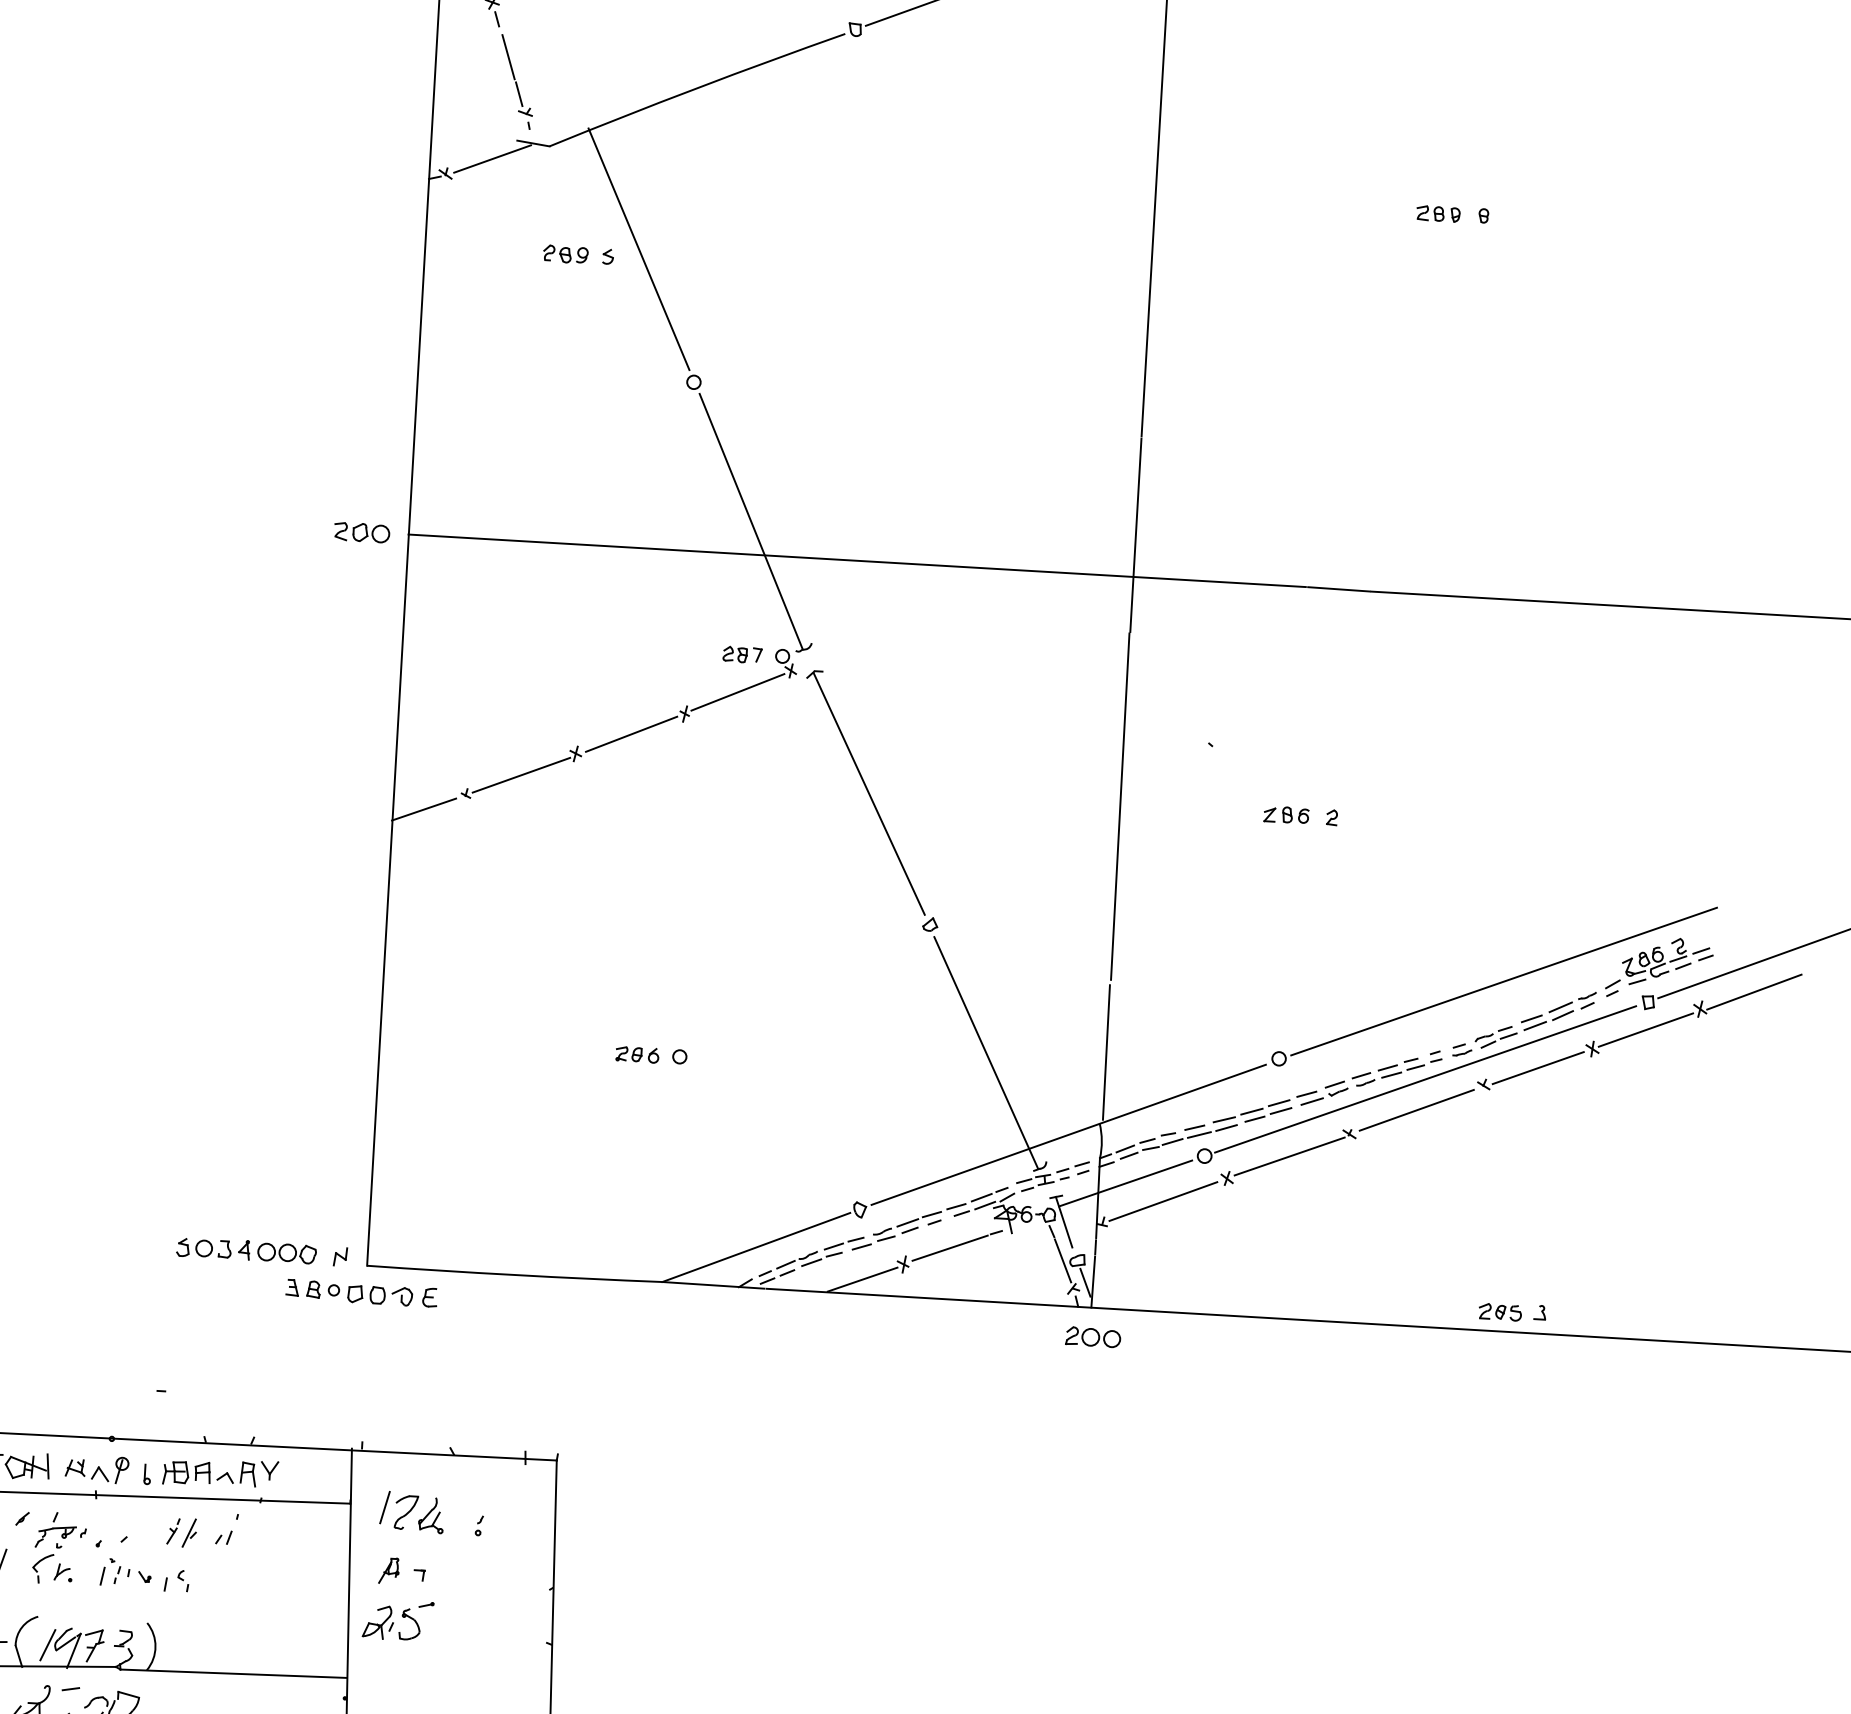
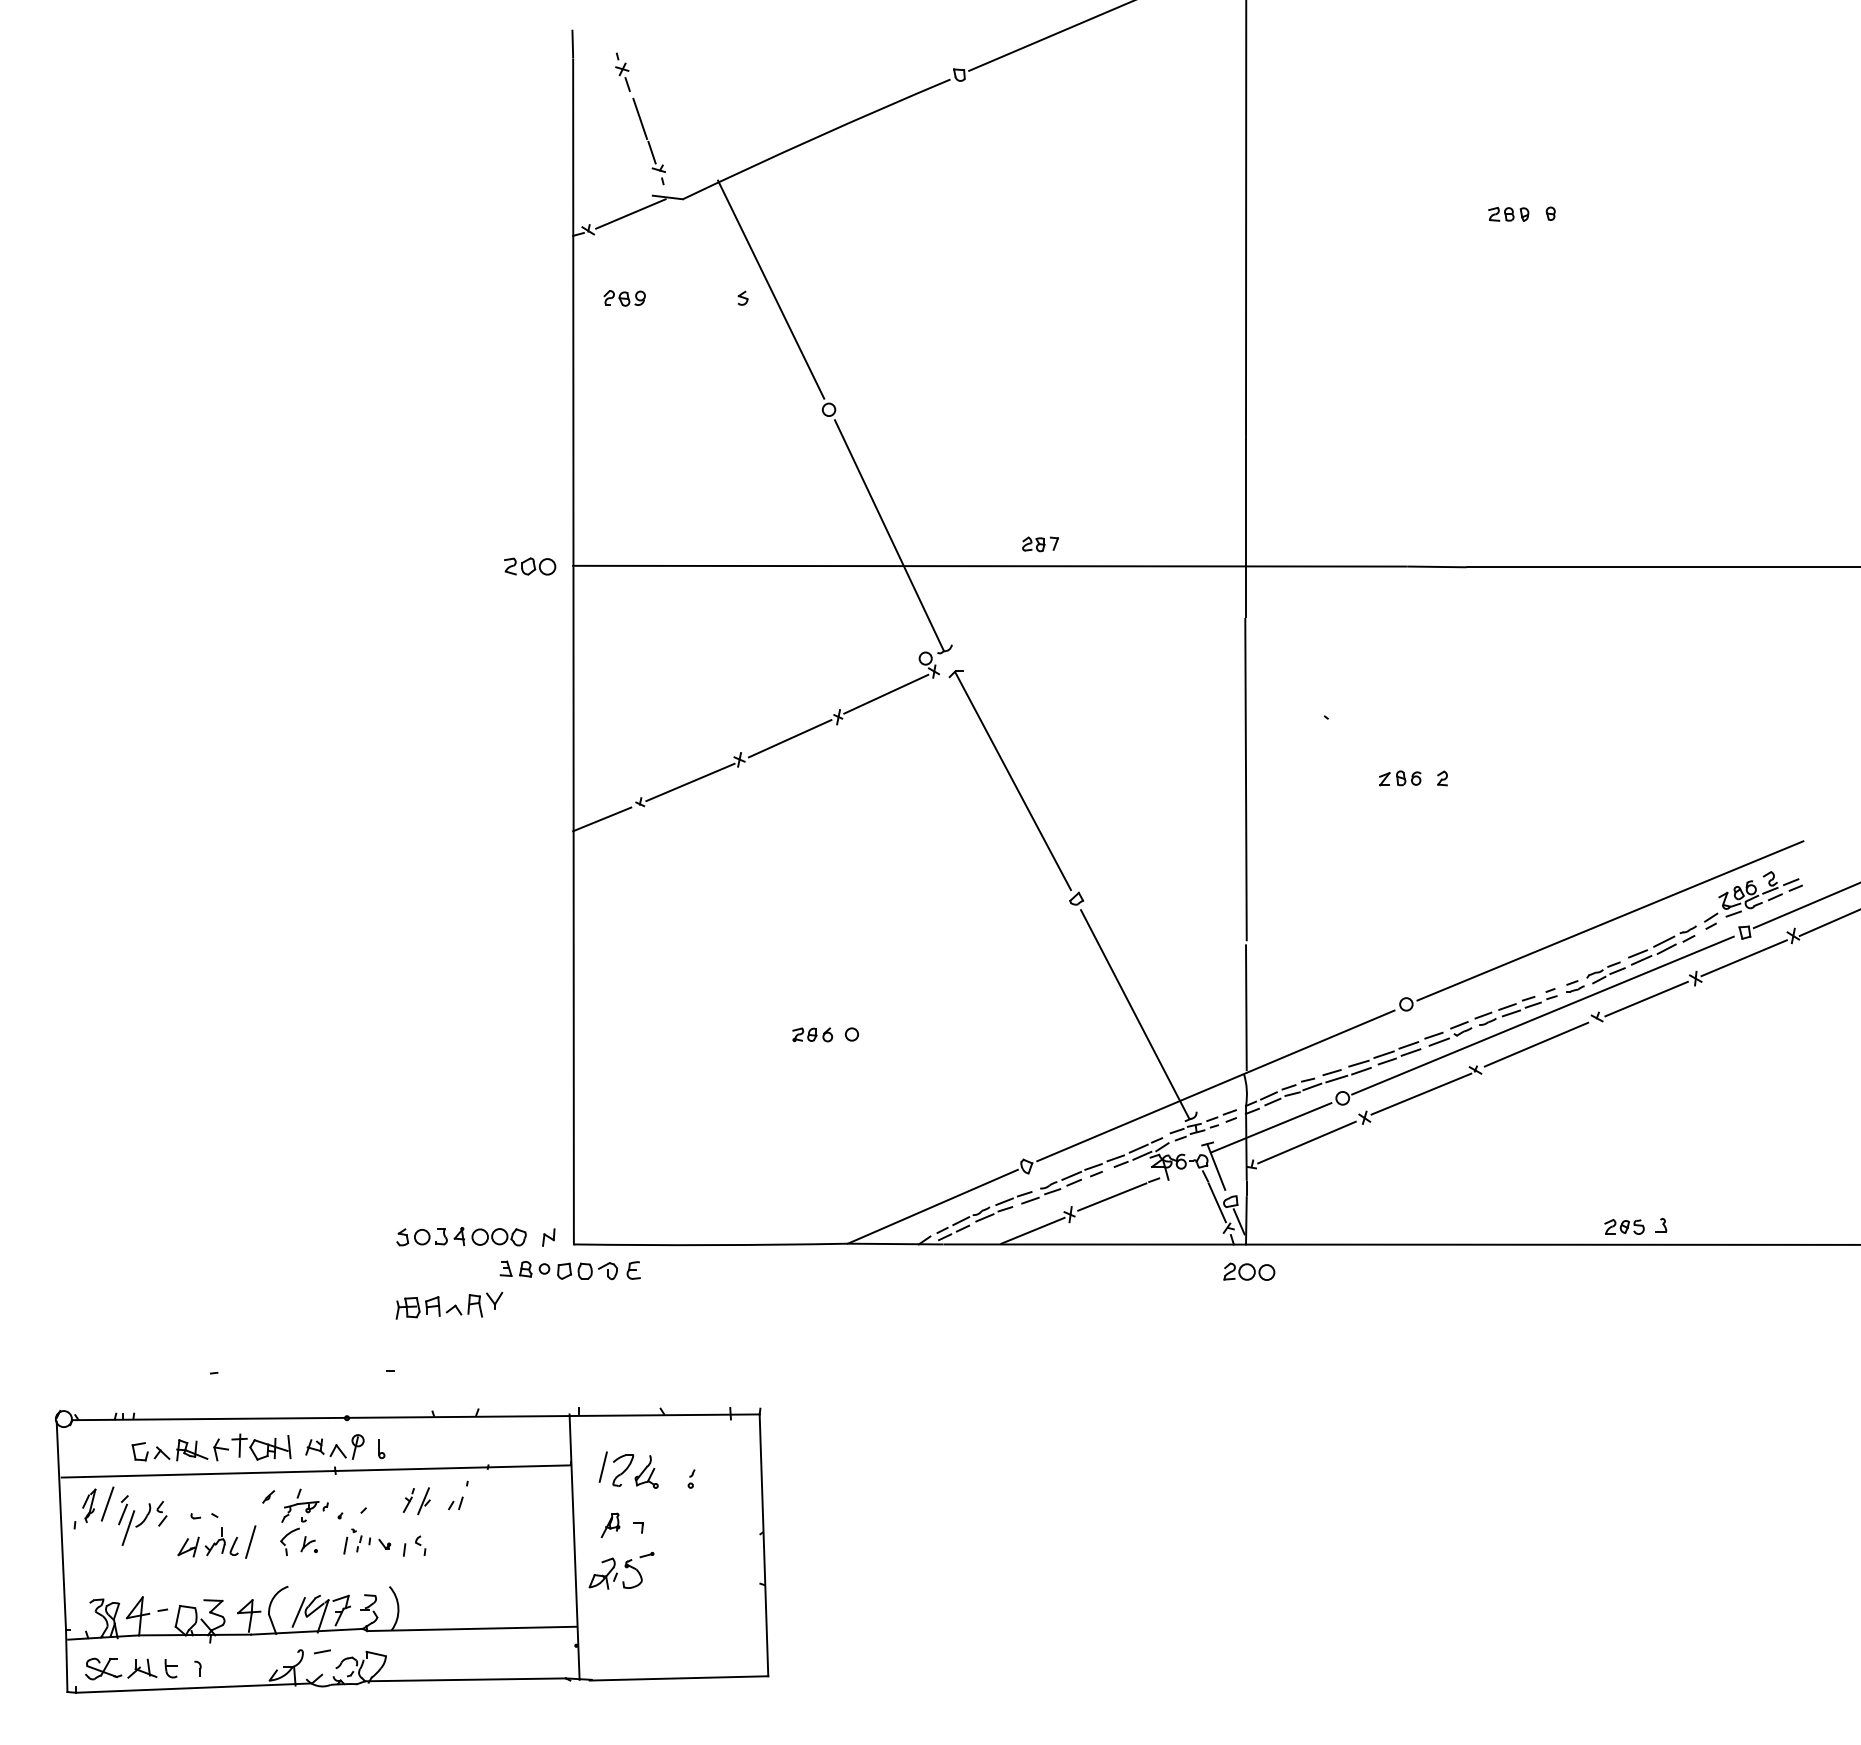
part: (565, 254) -> (624, 298), moved
part: (742, 655) -> (1040, 544), moved
part: (220, 1472) -> (449, 1305), moved

